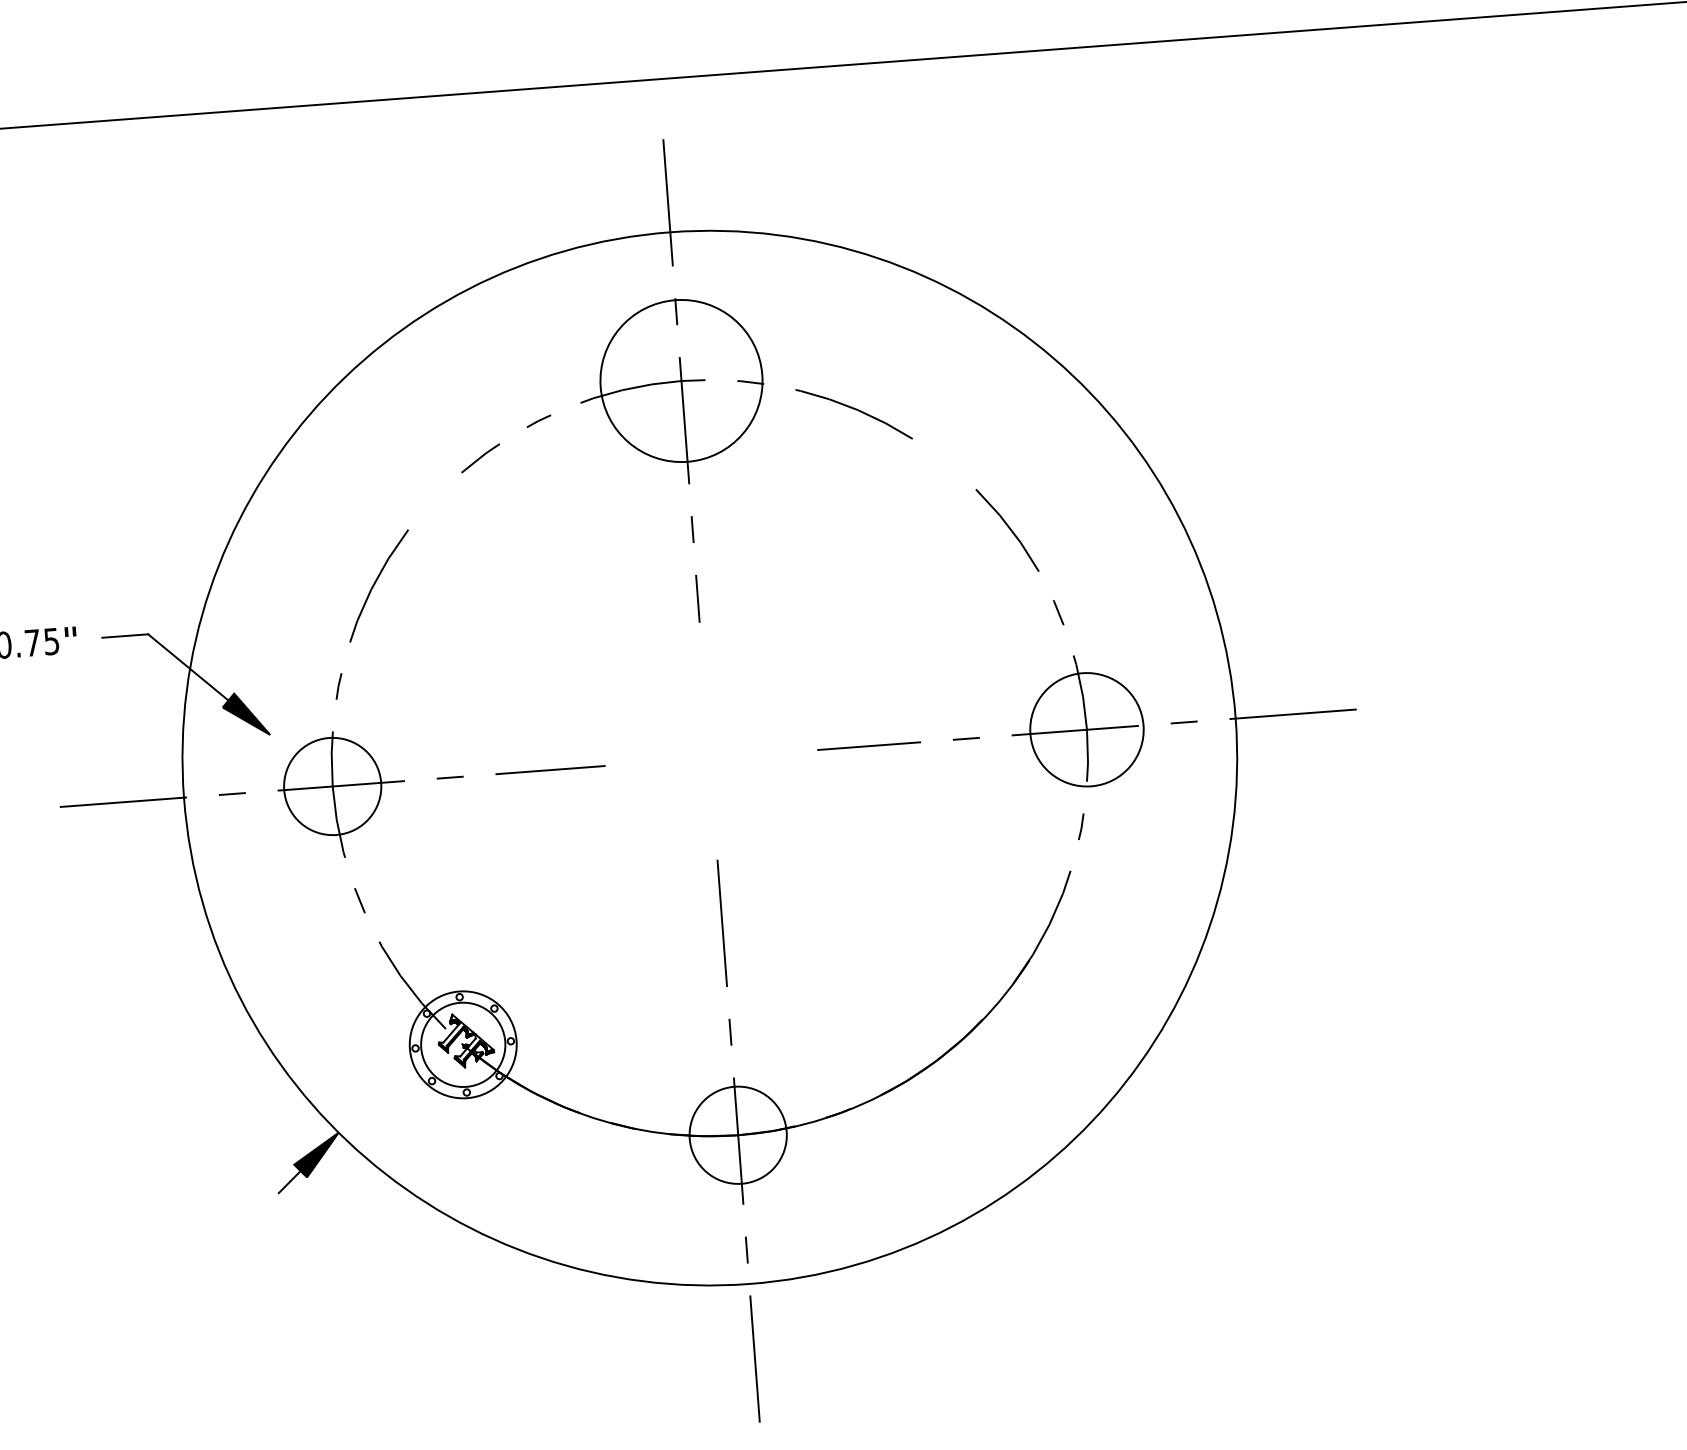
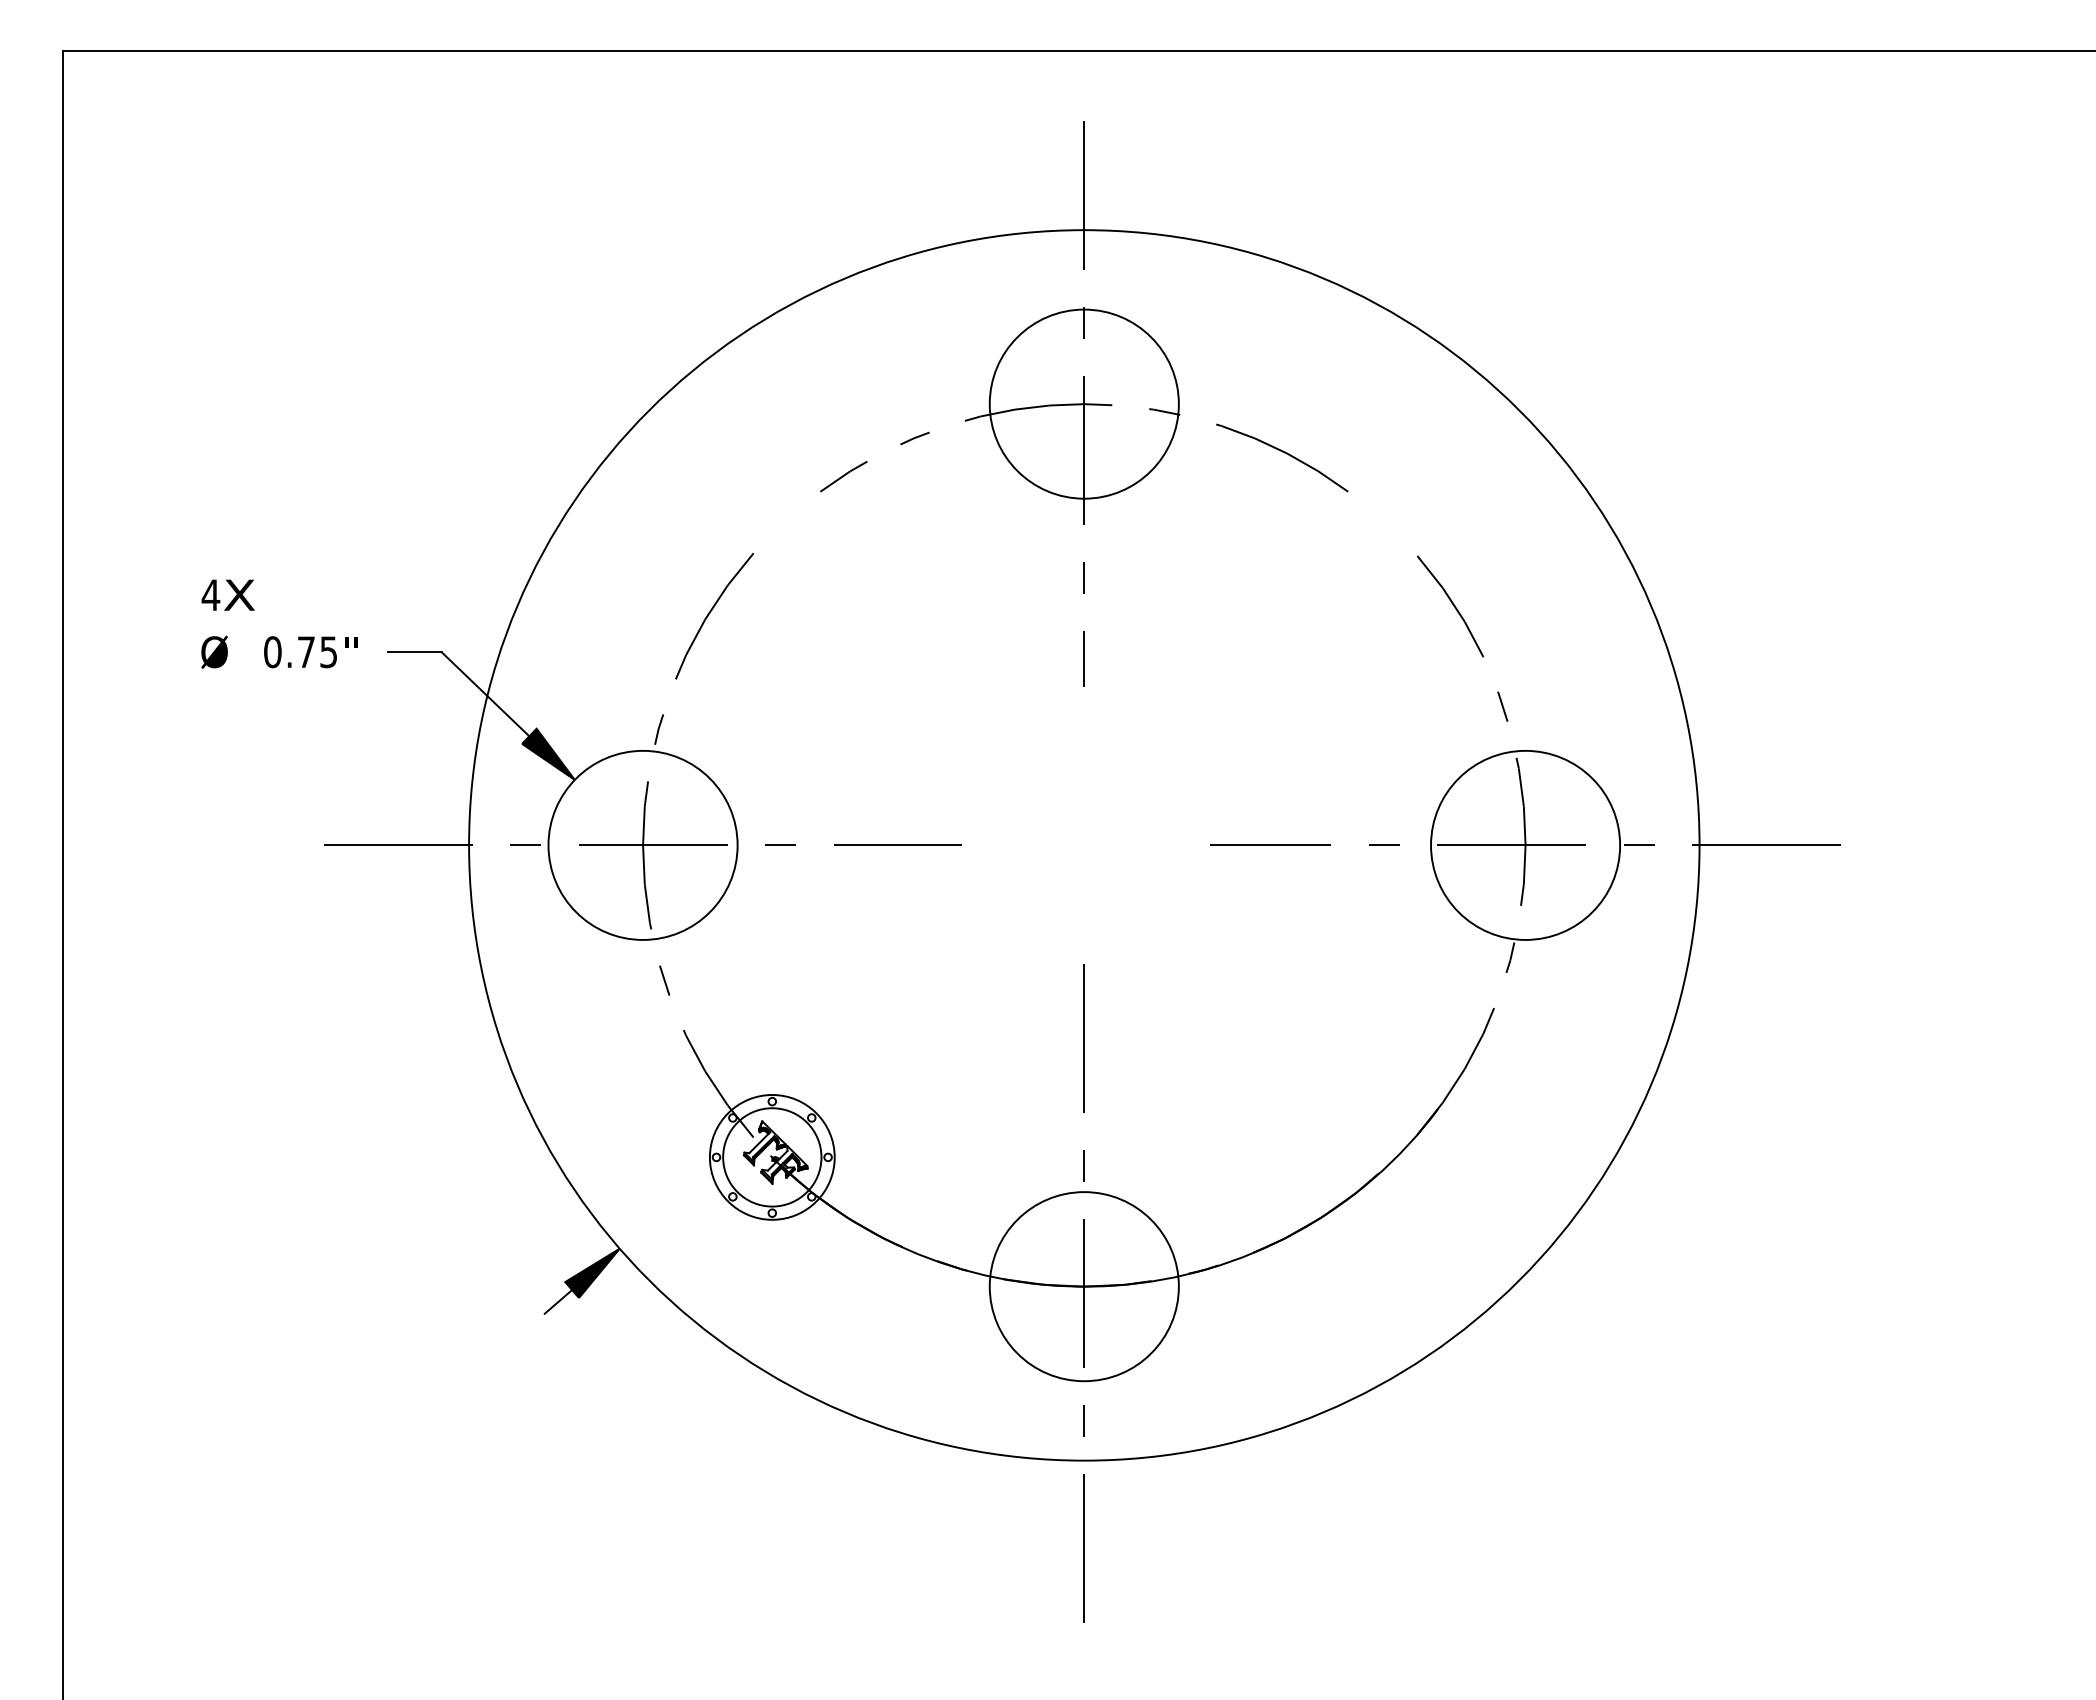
circle: (1086, 729) -> (1525, 844), size x1.43
circle: (332, 785) -> (642, 844), size x1.67
circle: (737, 1135) -> (1083, 1286), size x1.67

